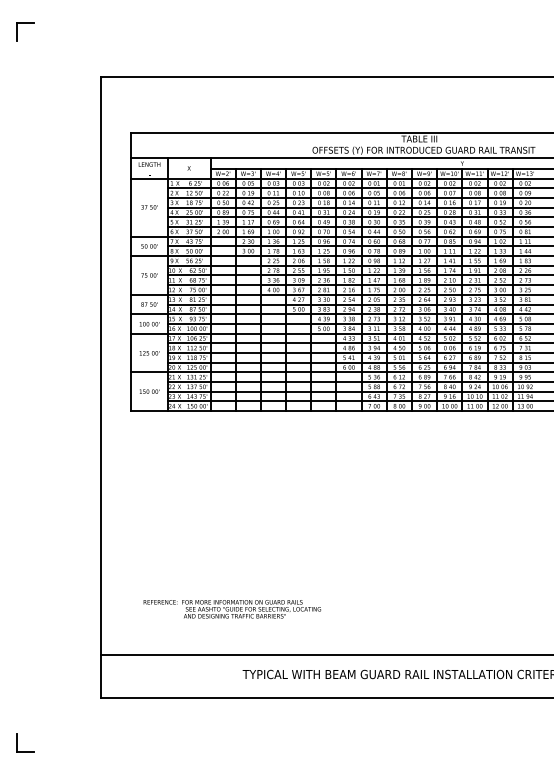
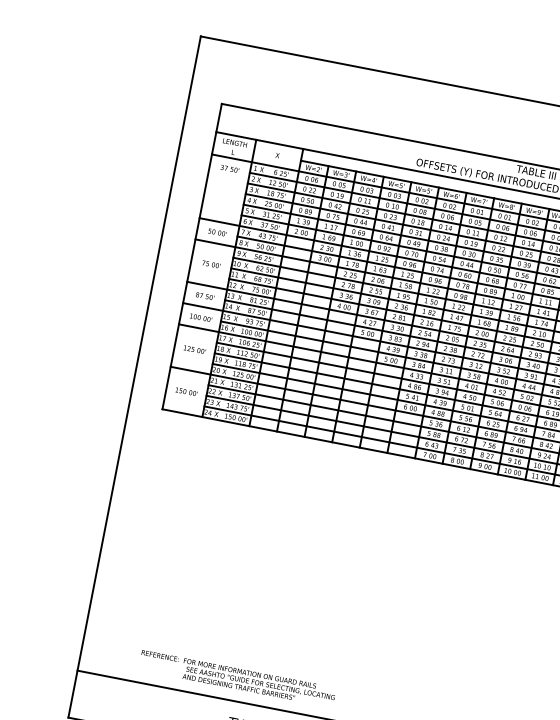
text: (149, 207) -> (229, 169), moved
text: (232, 609) -> (237, 679), moved

